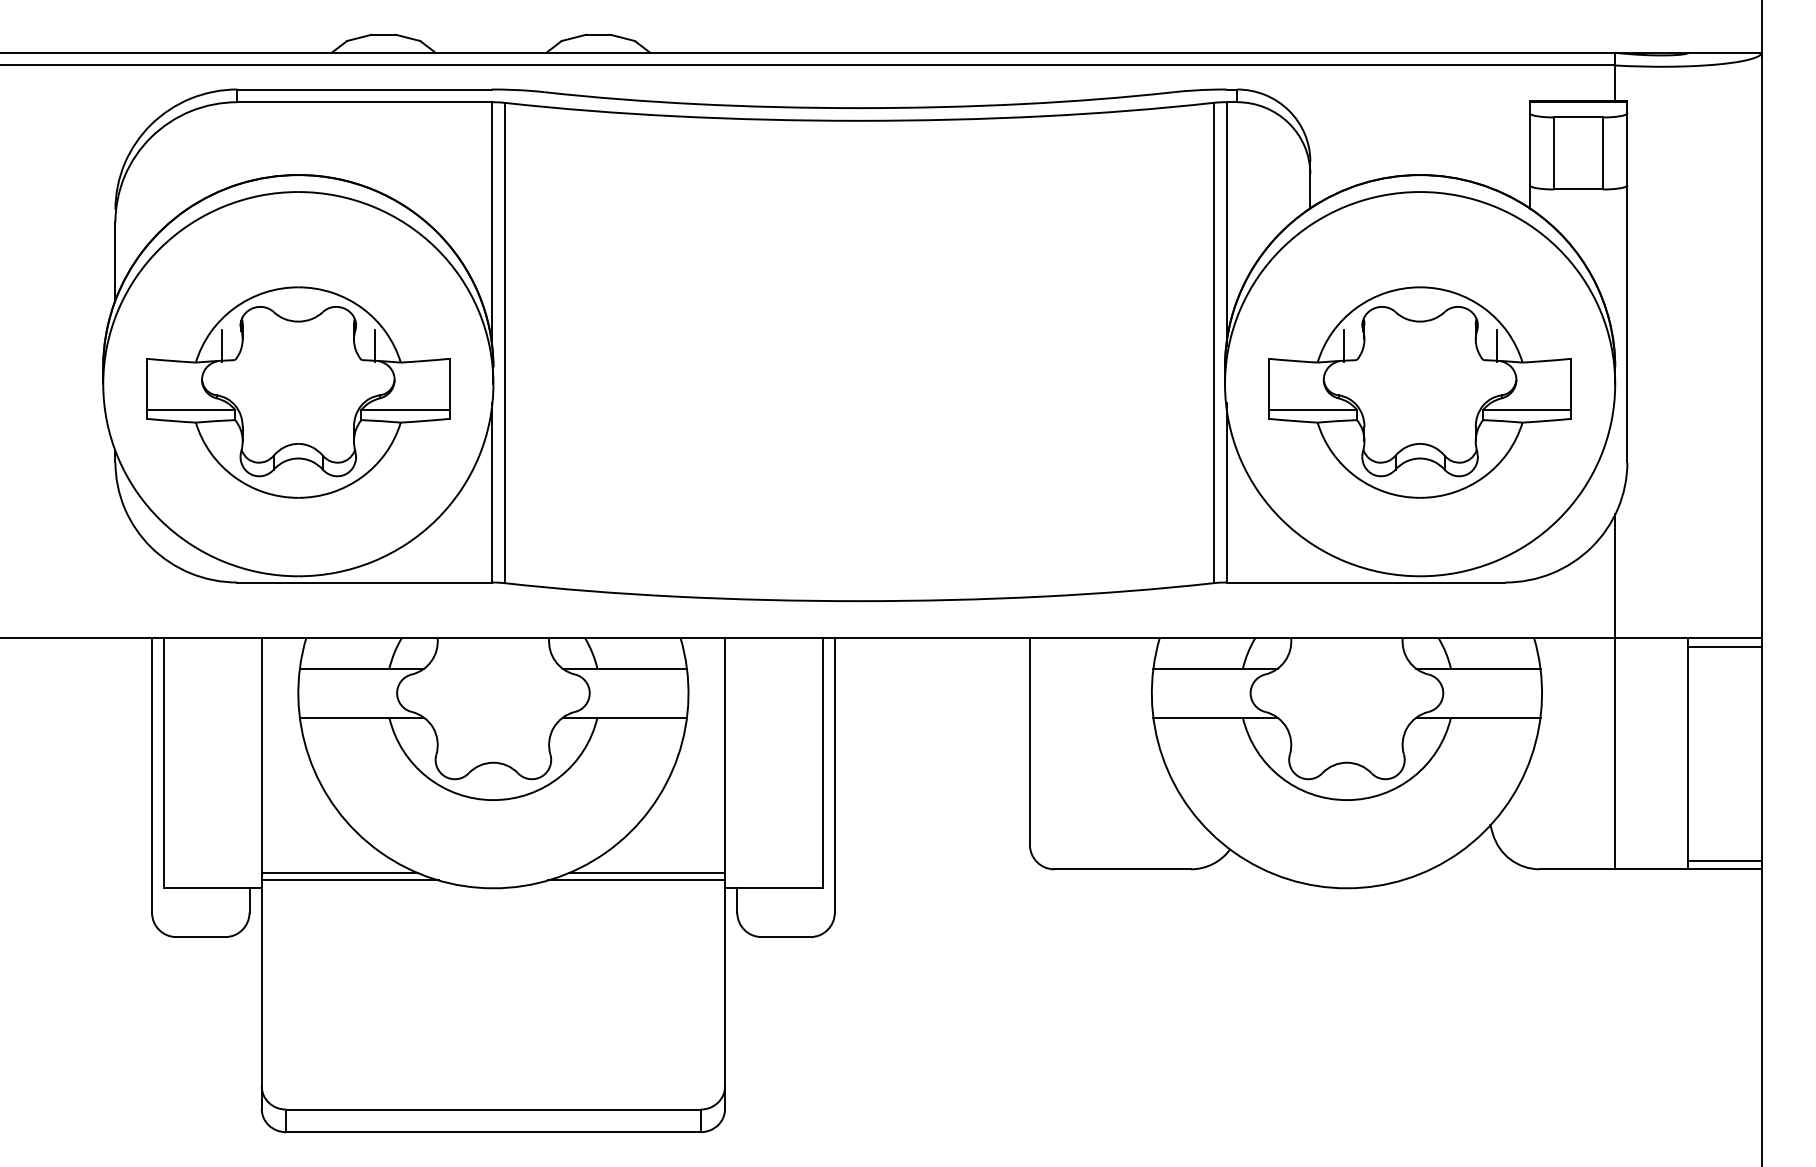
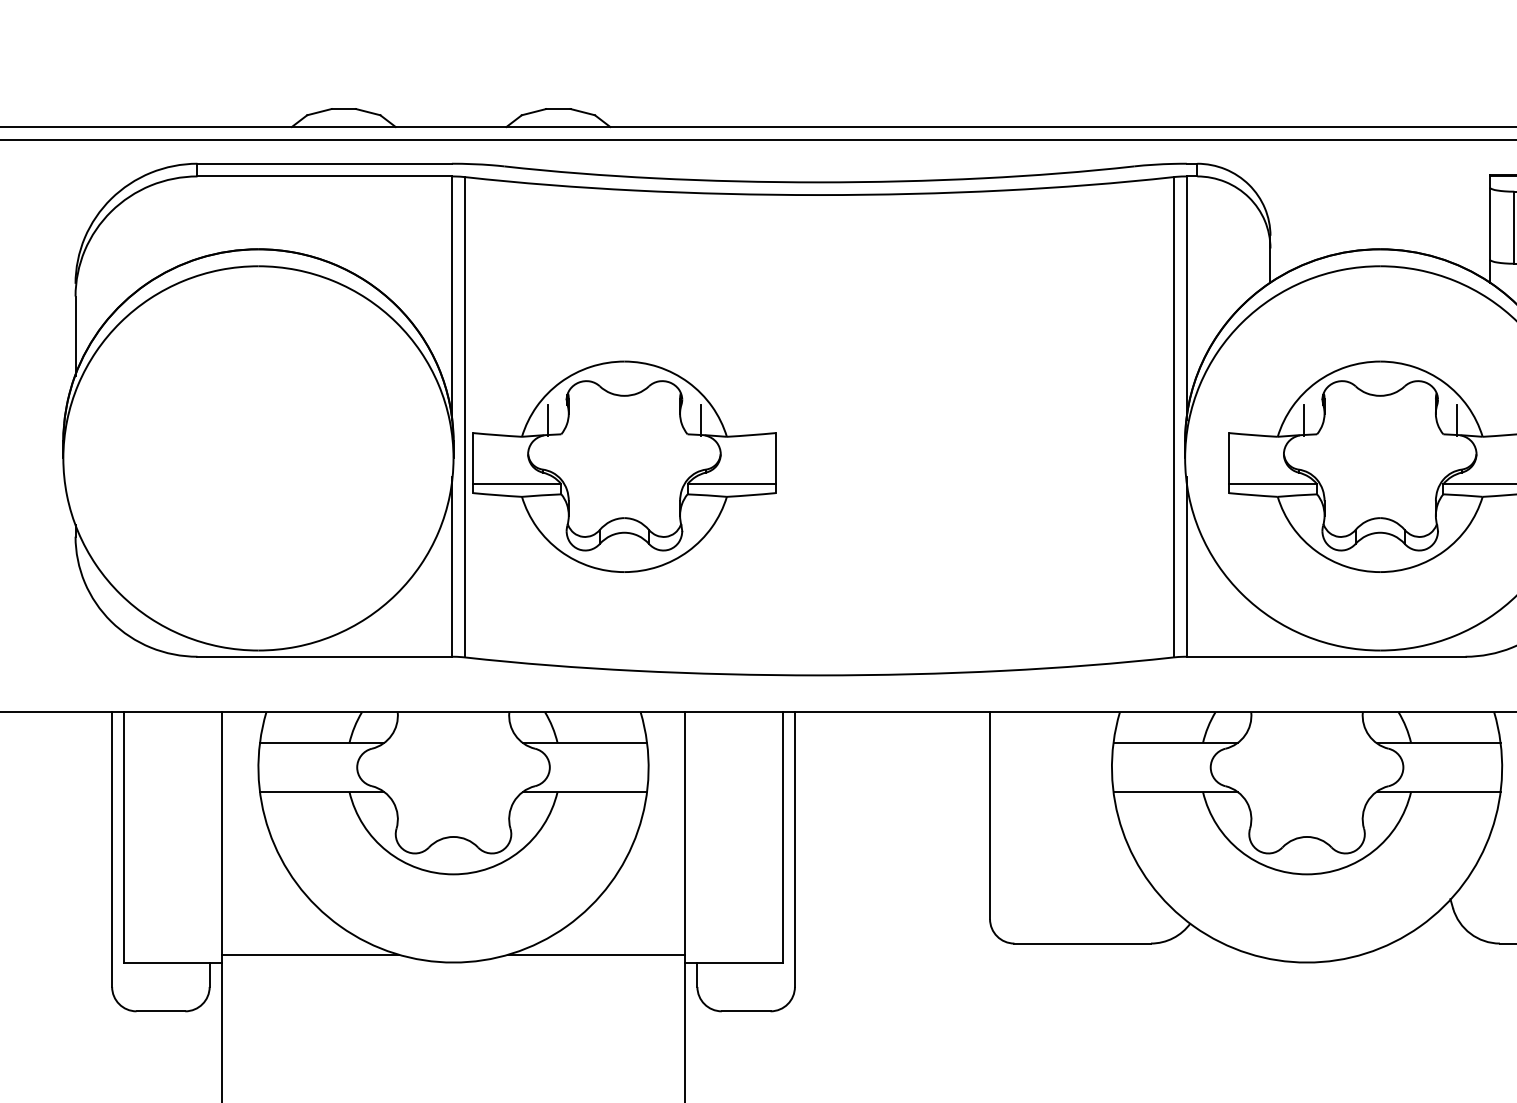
part: (298, 392) -> (624, 466), moved
line: (339, 872) -> (299, 946), removed
line: (646, 872) -> (606, 946), removed

